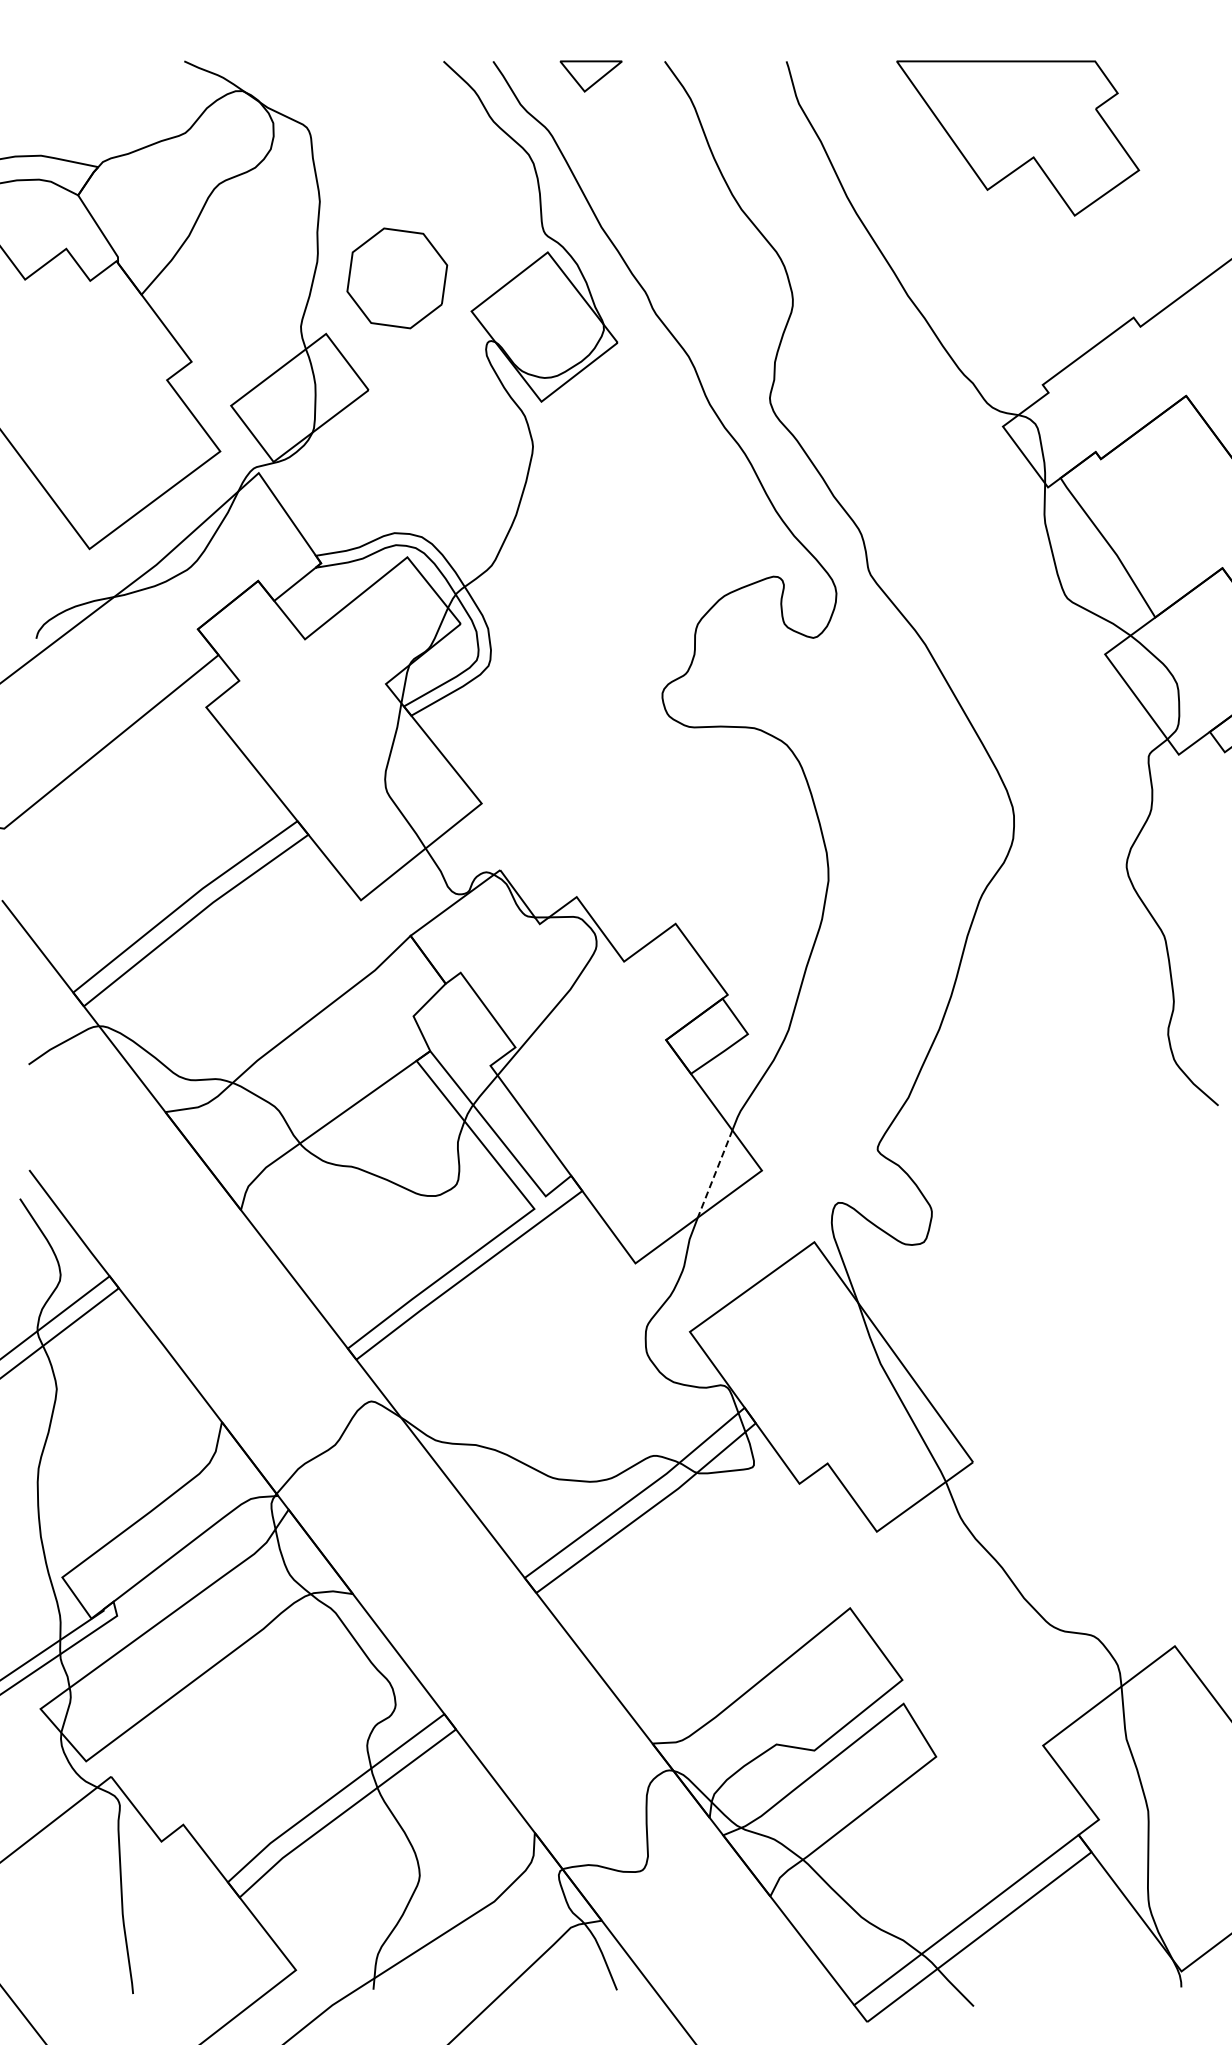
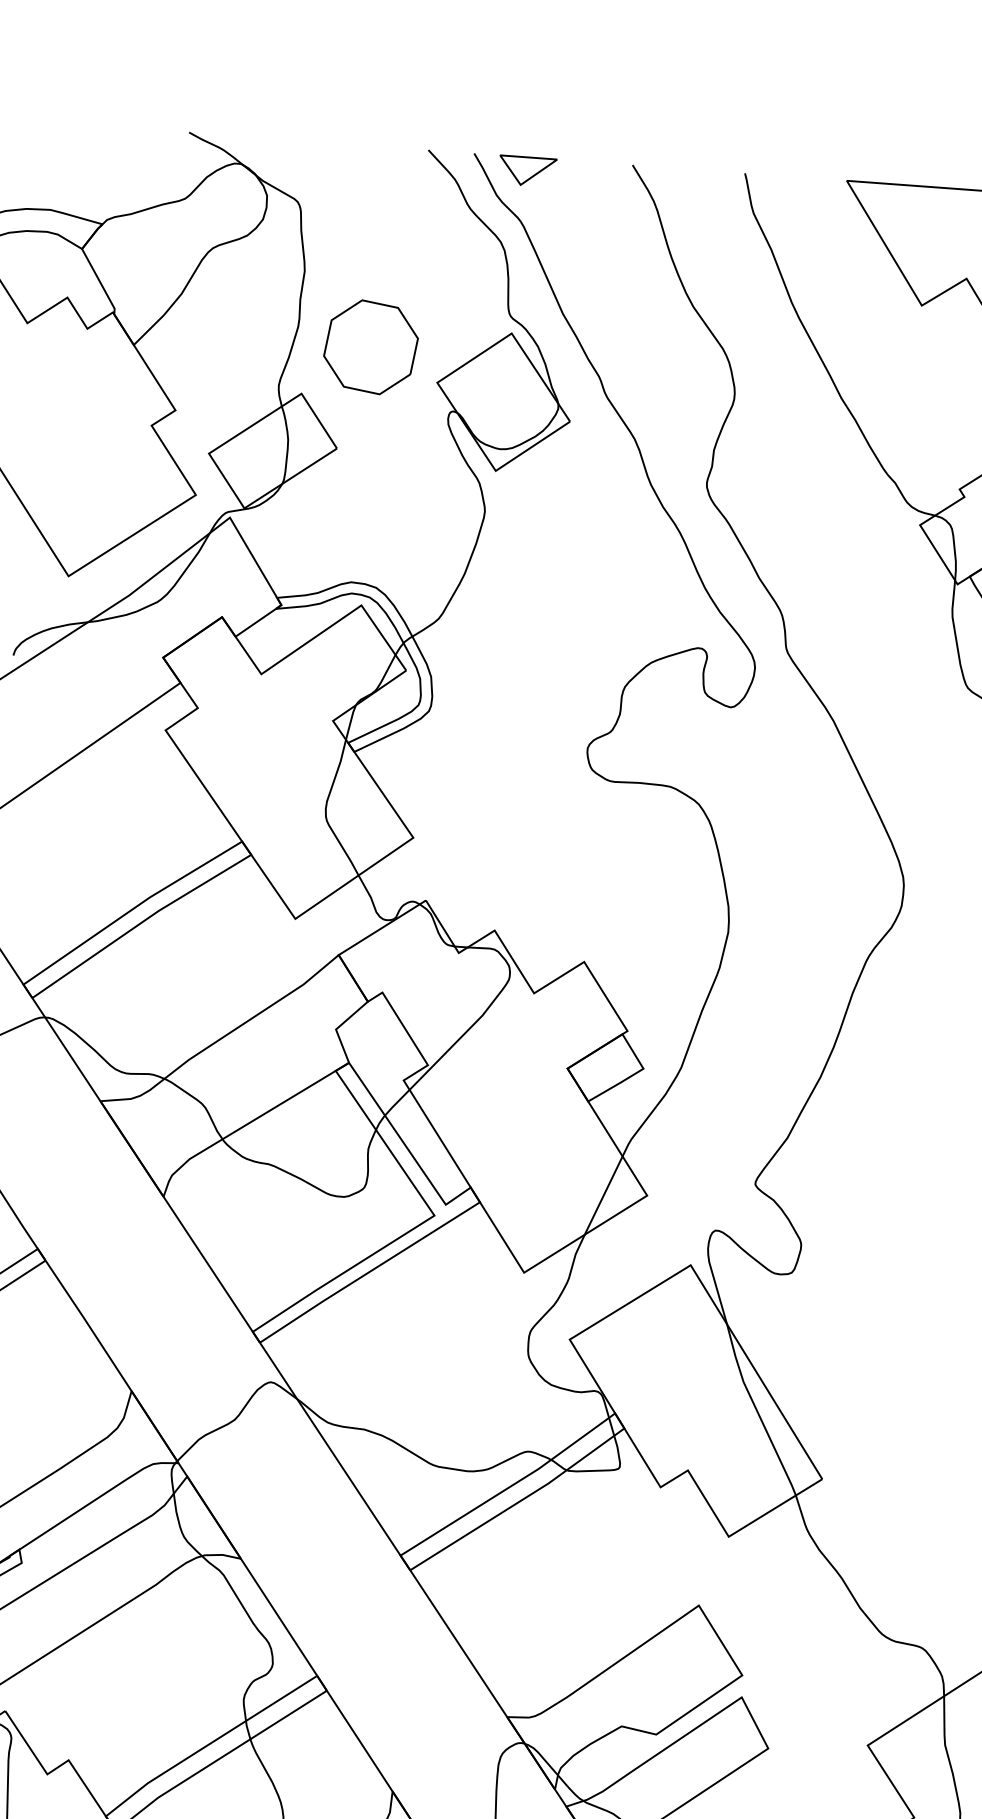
part: (590, 76) -> (527, 171), moved
line: (715, 1174) -> (604, 1196), dashed -> solid

